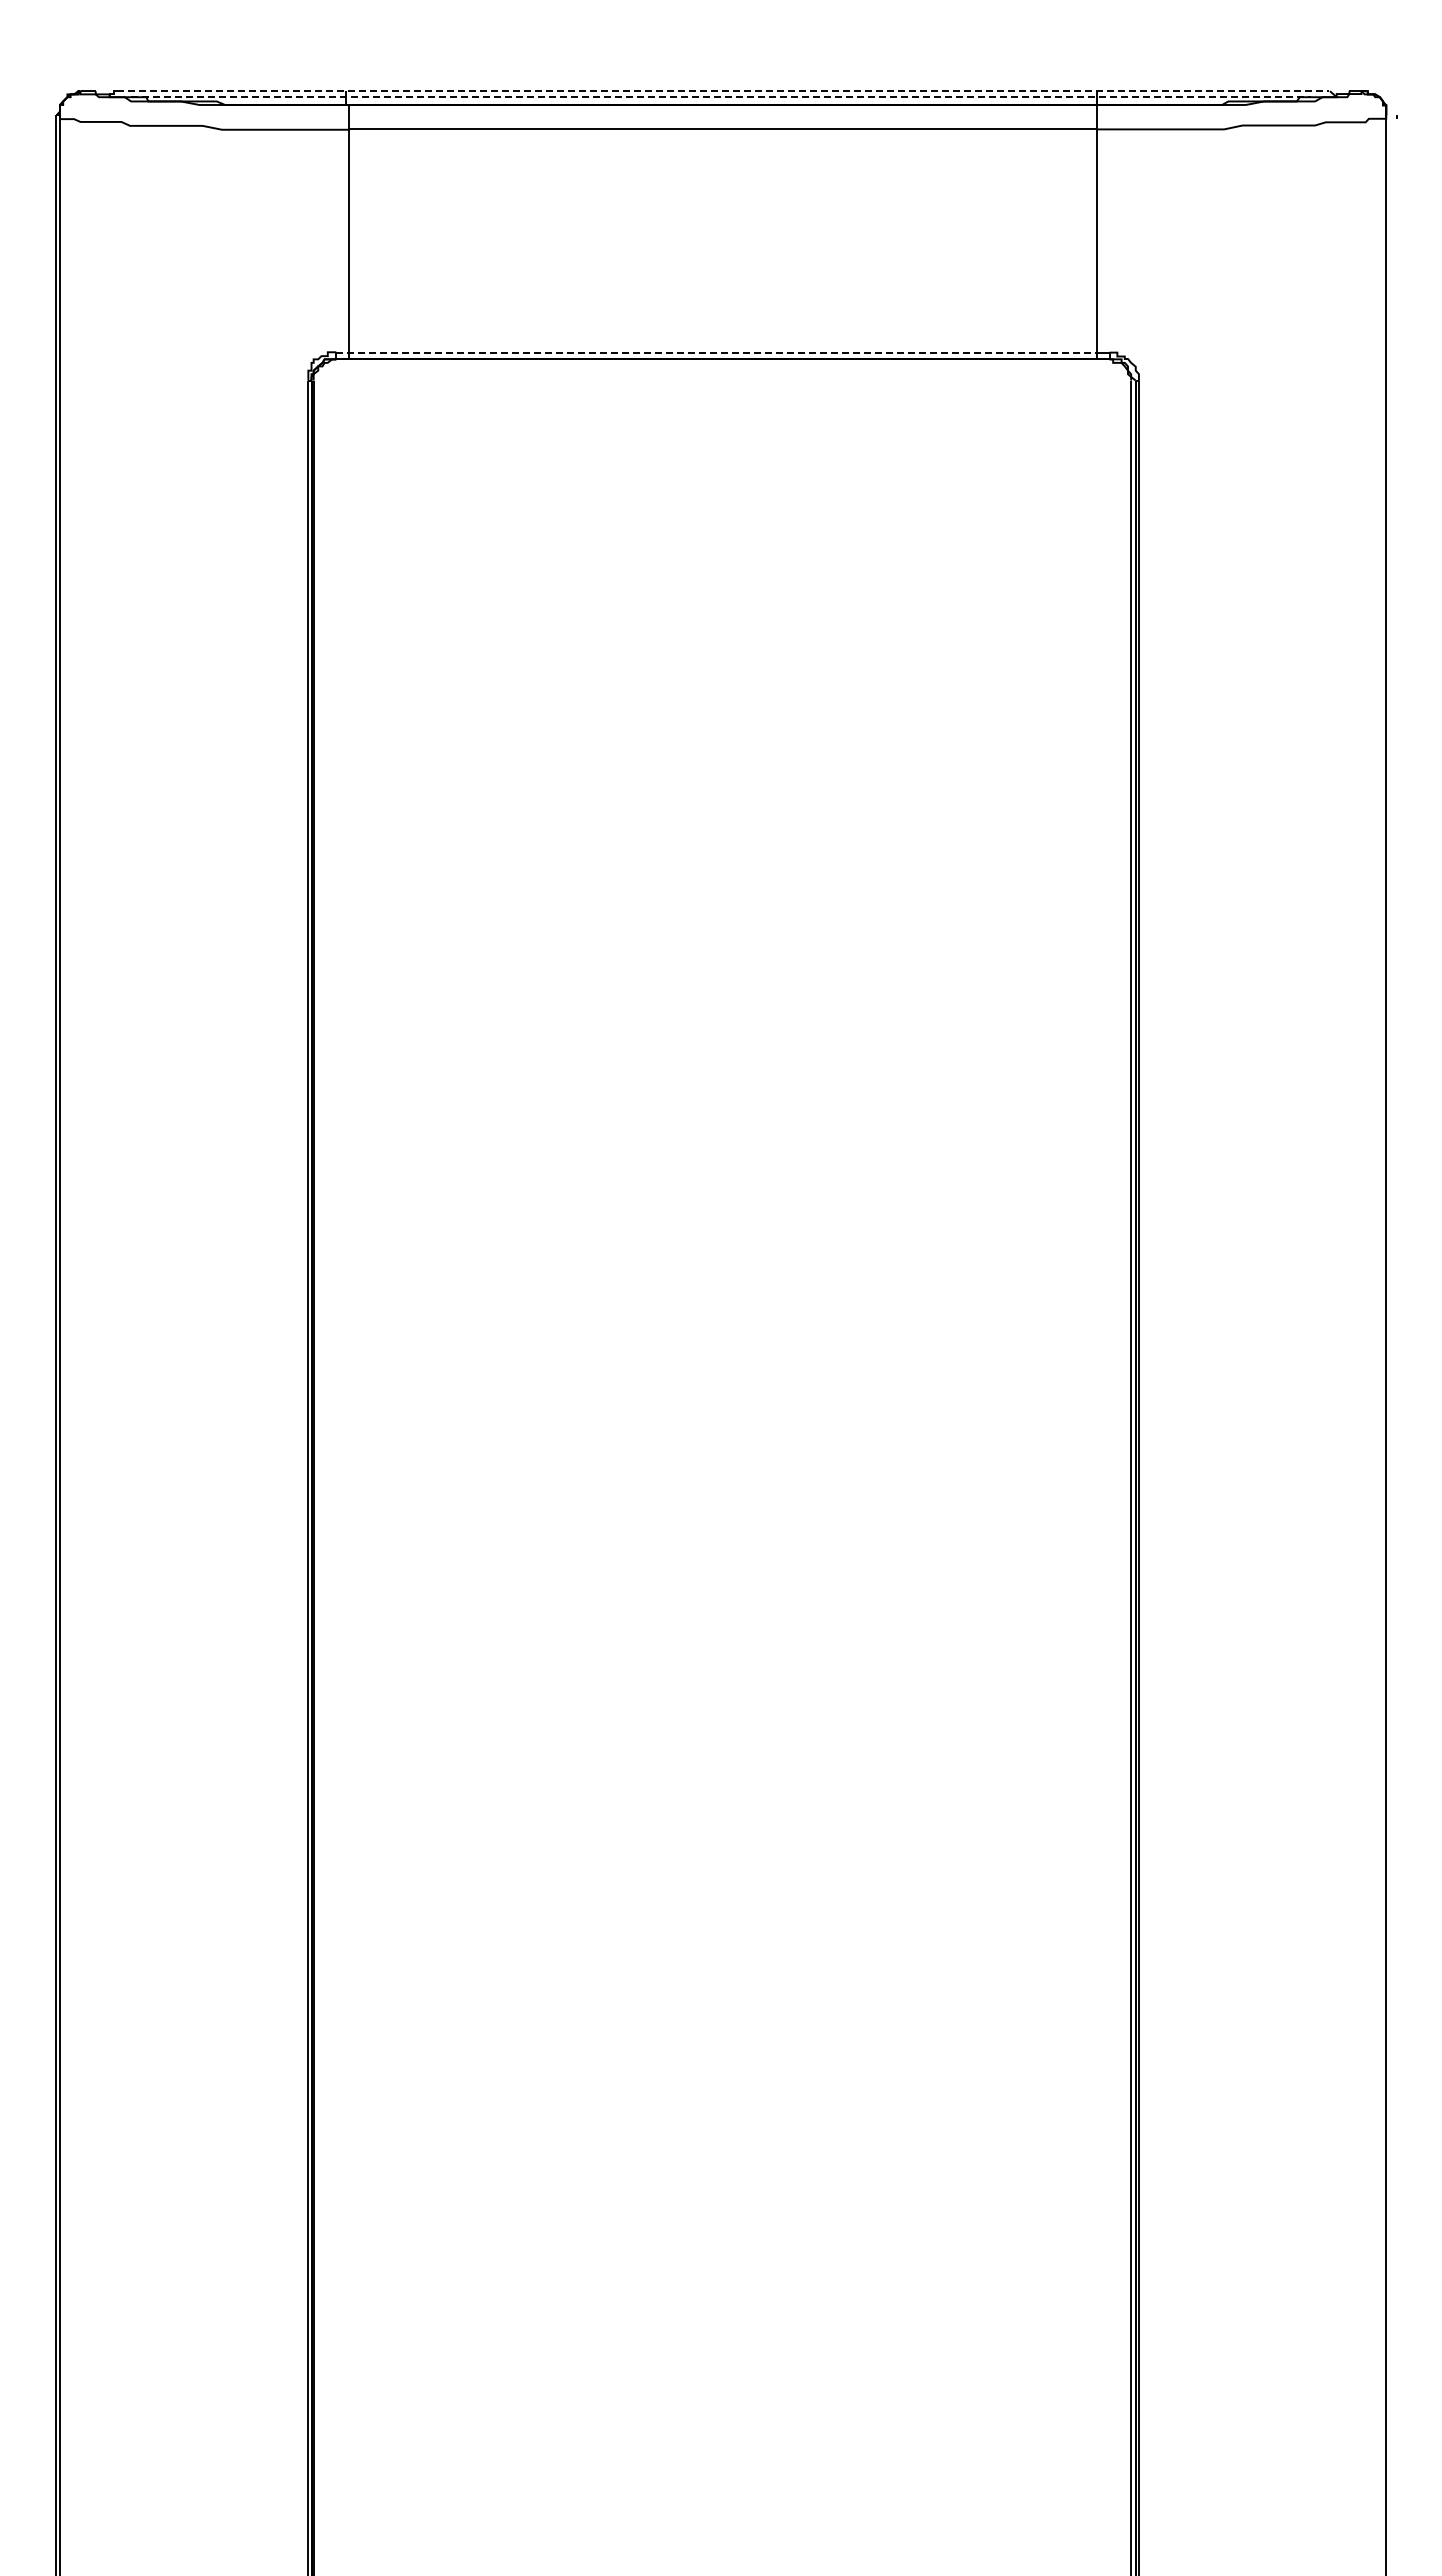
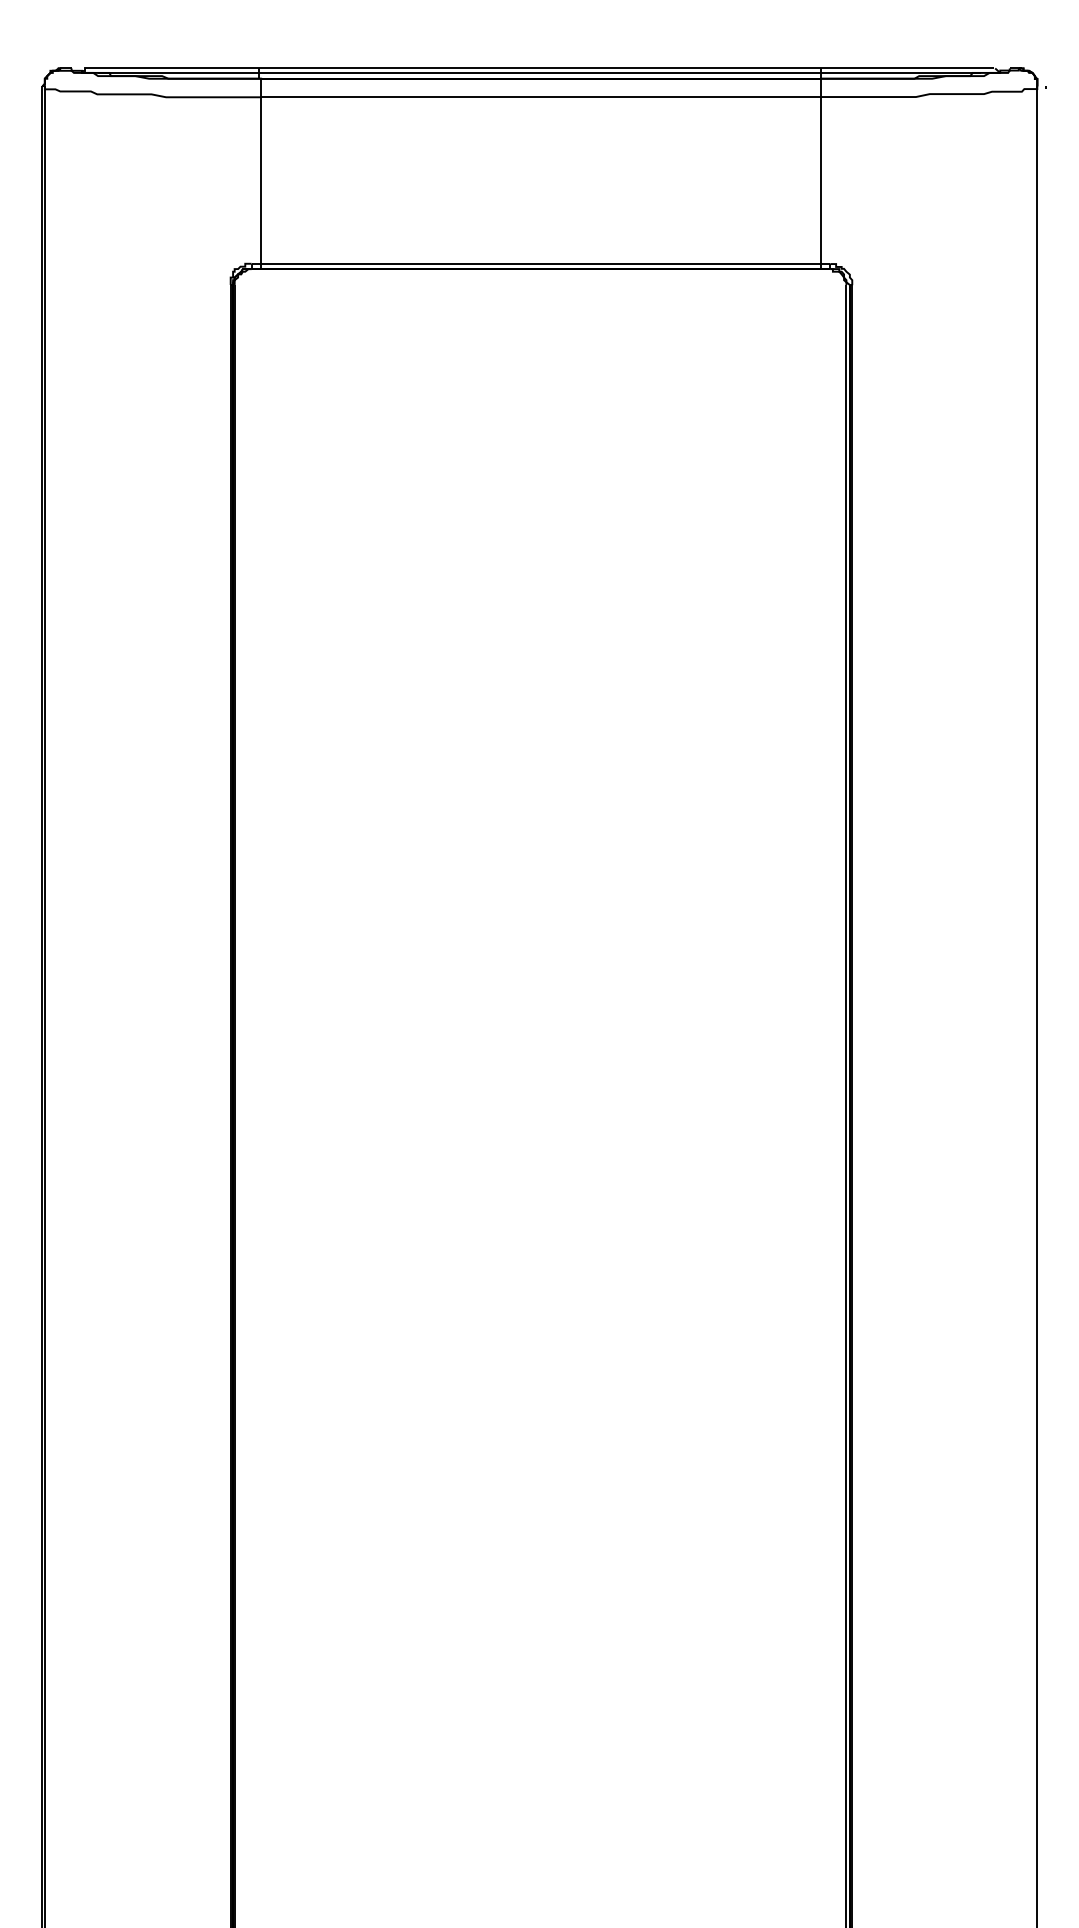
line: (723, 91) -> (541, 68), dashed -> solid
line: (720, 97) -> (539, 73), dashed -> solid
line: (717, 352) -> (536, 263), dashed -> solid

